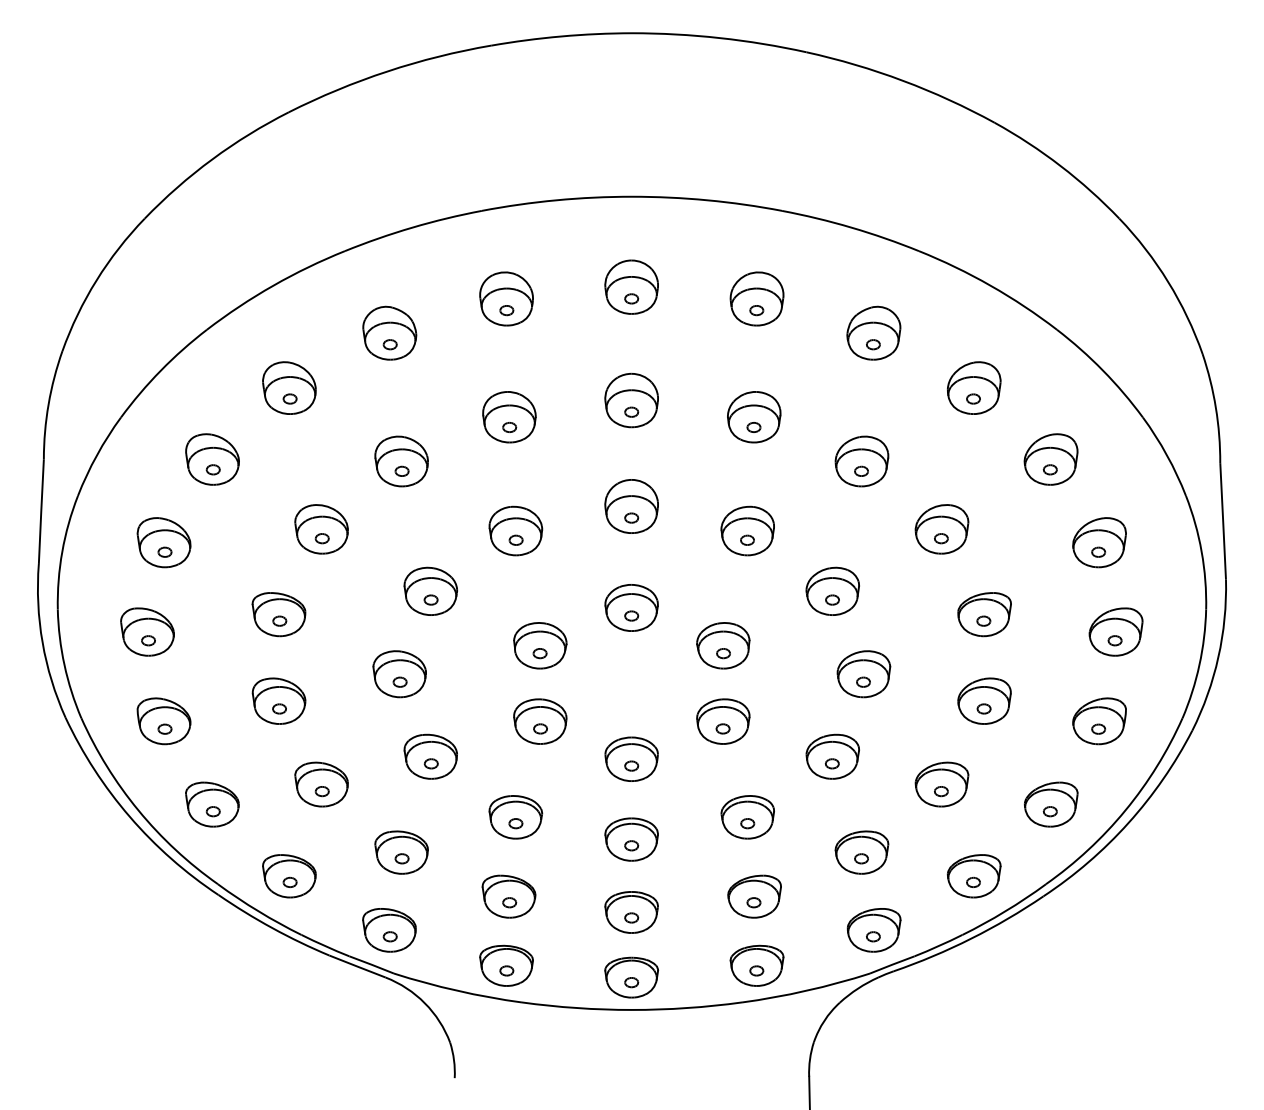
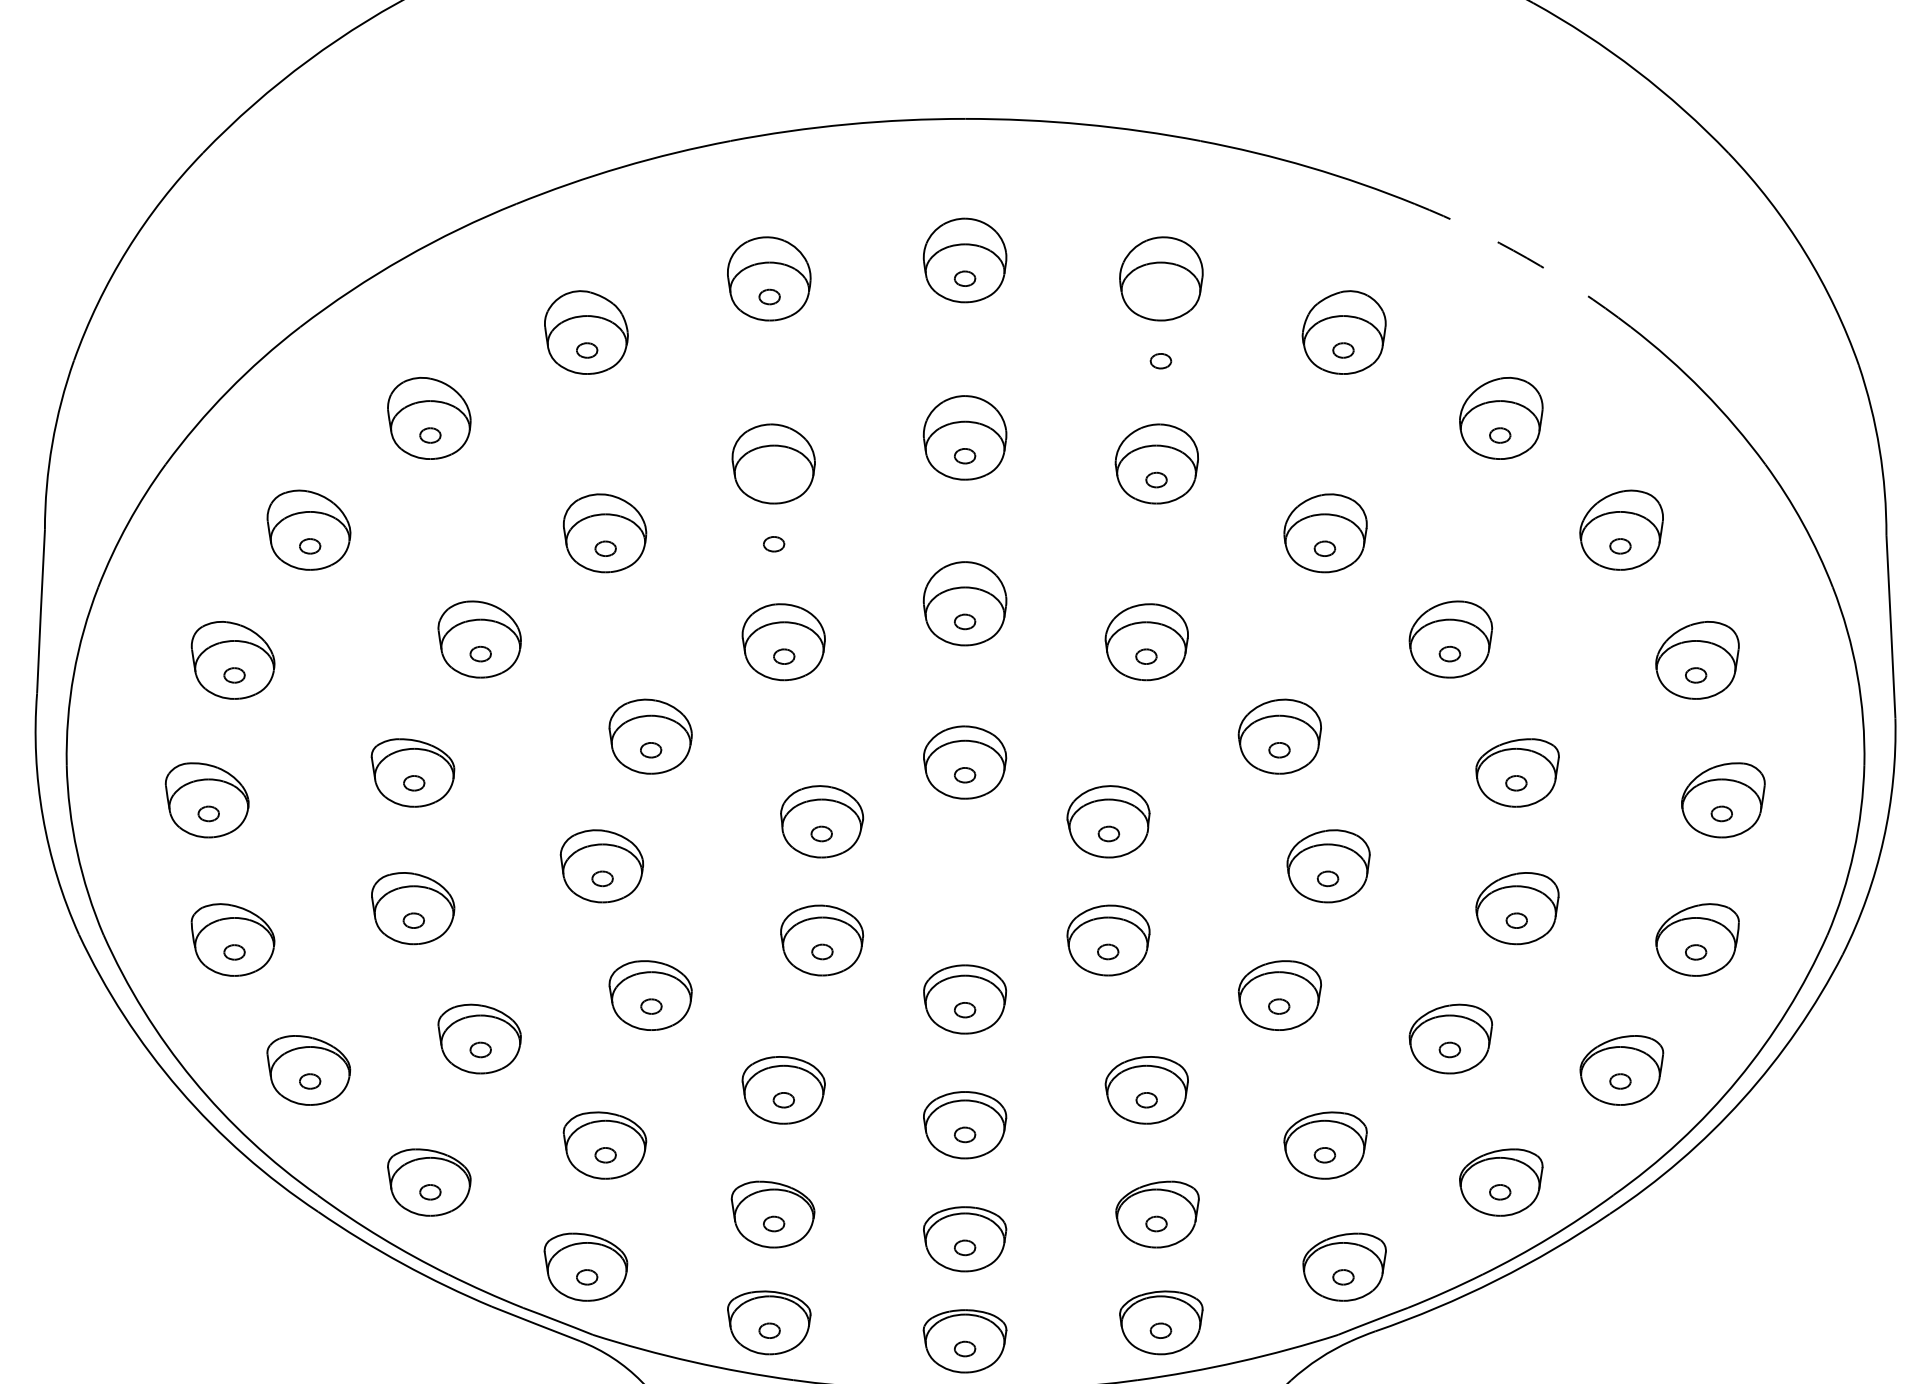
arc: (990, 285) -> (1526, 257), solid -> dashed
part: (756, 310) -> (1160, 361), moved
part: (509, 427) -> (773, 544), moved

